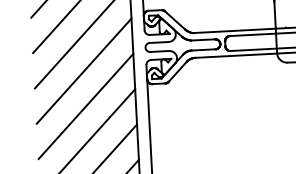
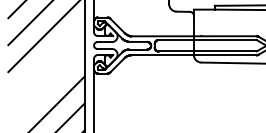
line: (84, 70) -> (46, 60), removed
line: (86, 105) -> (46, 87), removed

